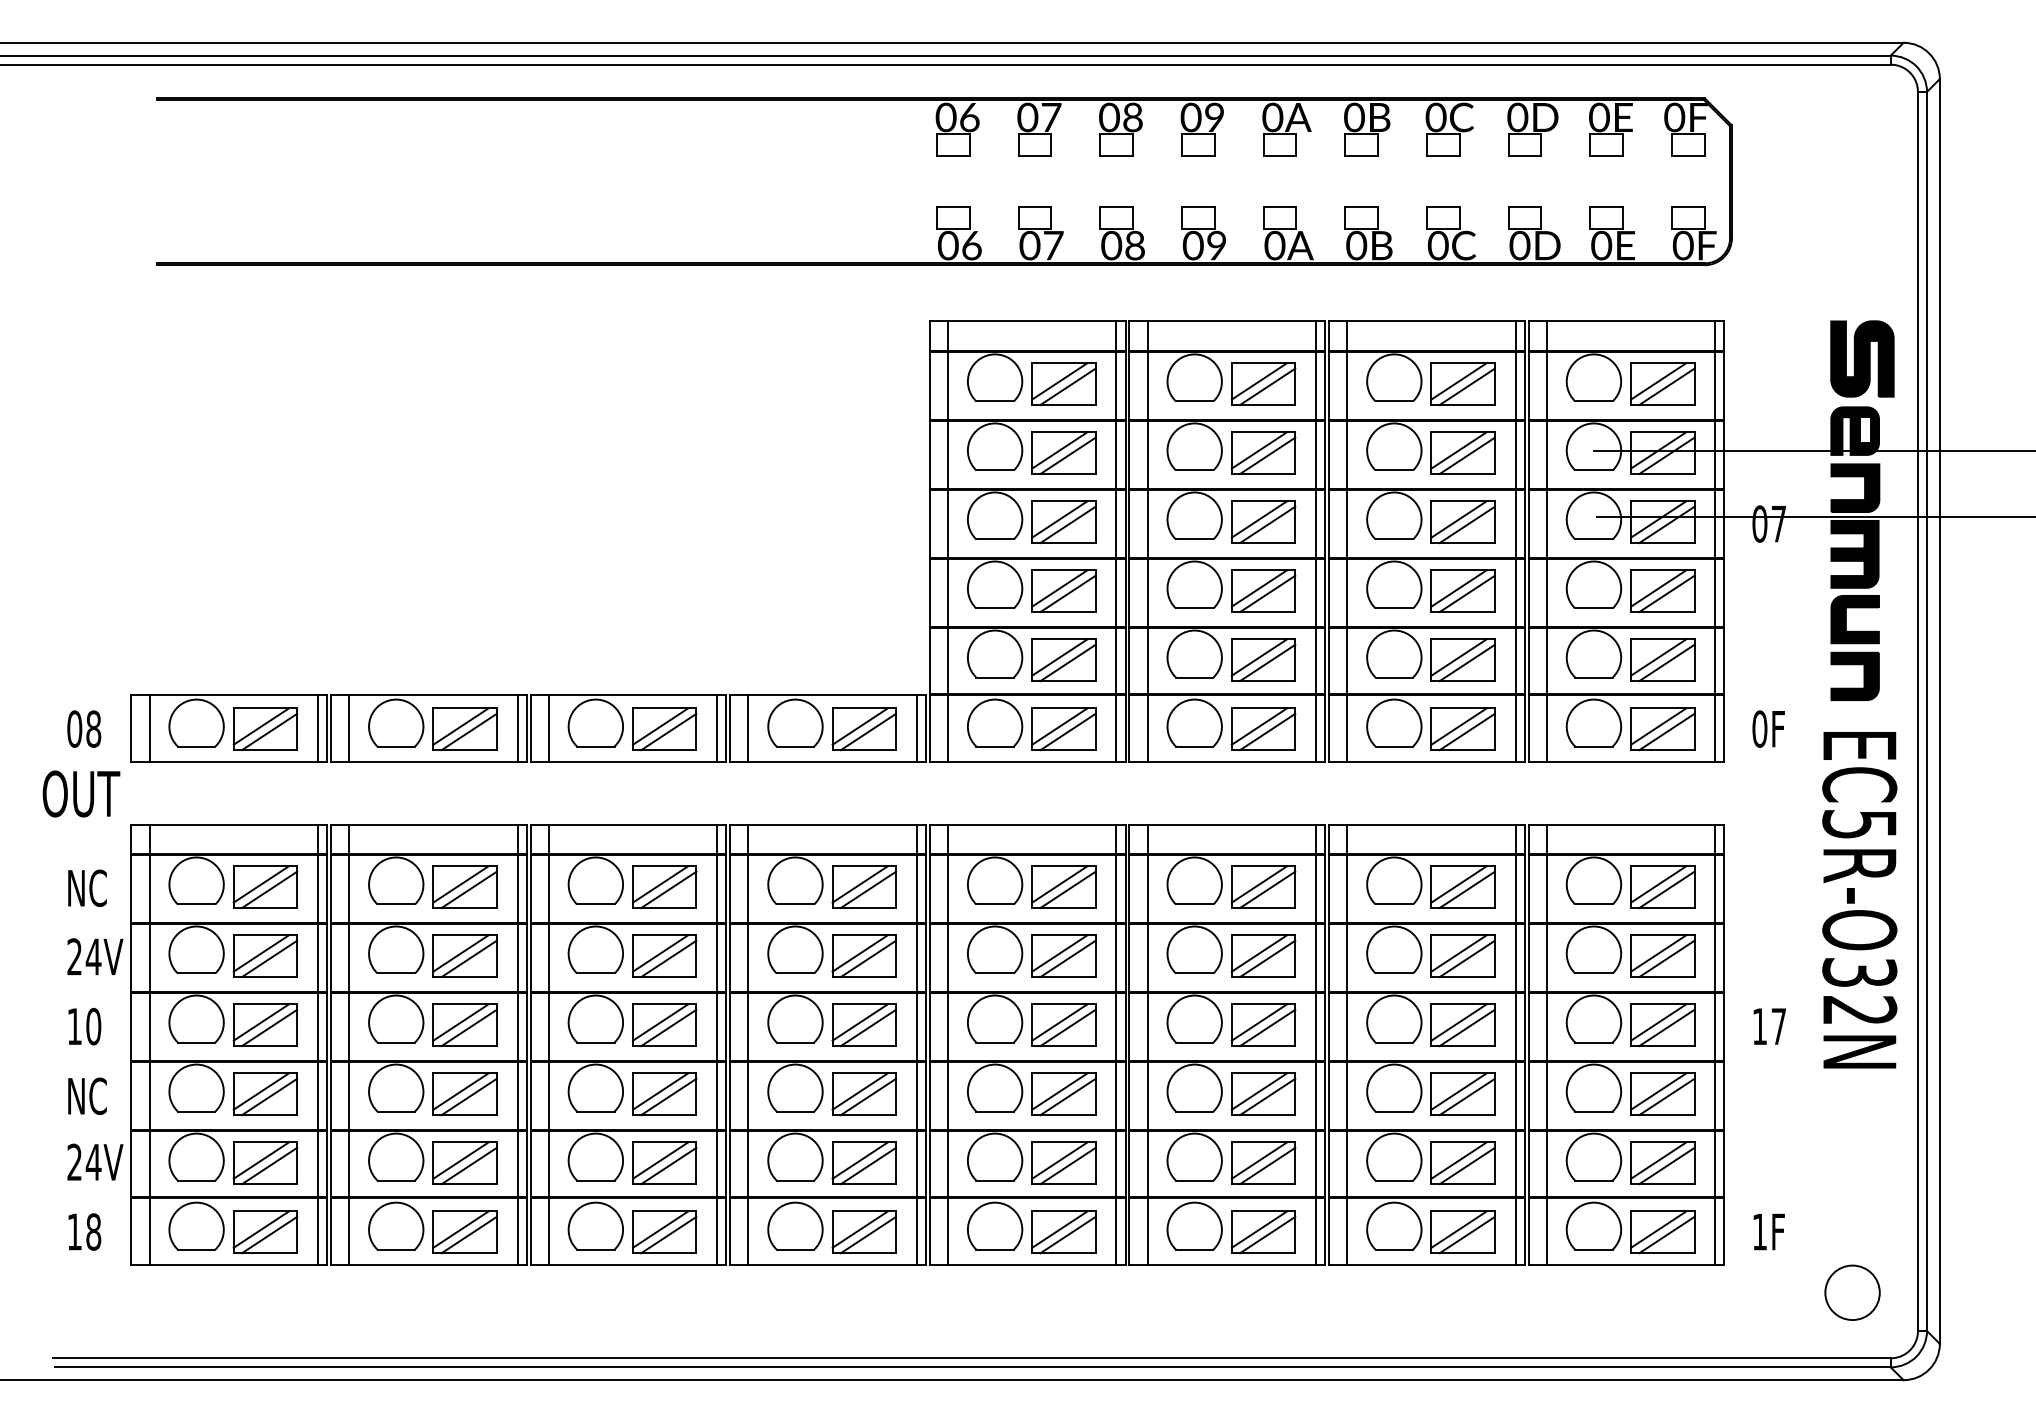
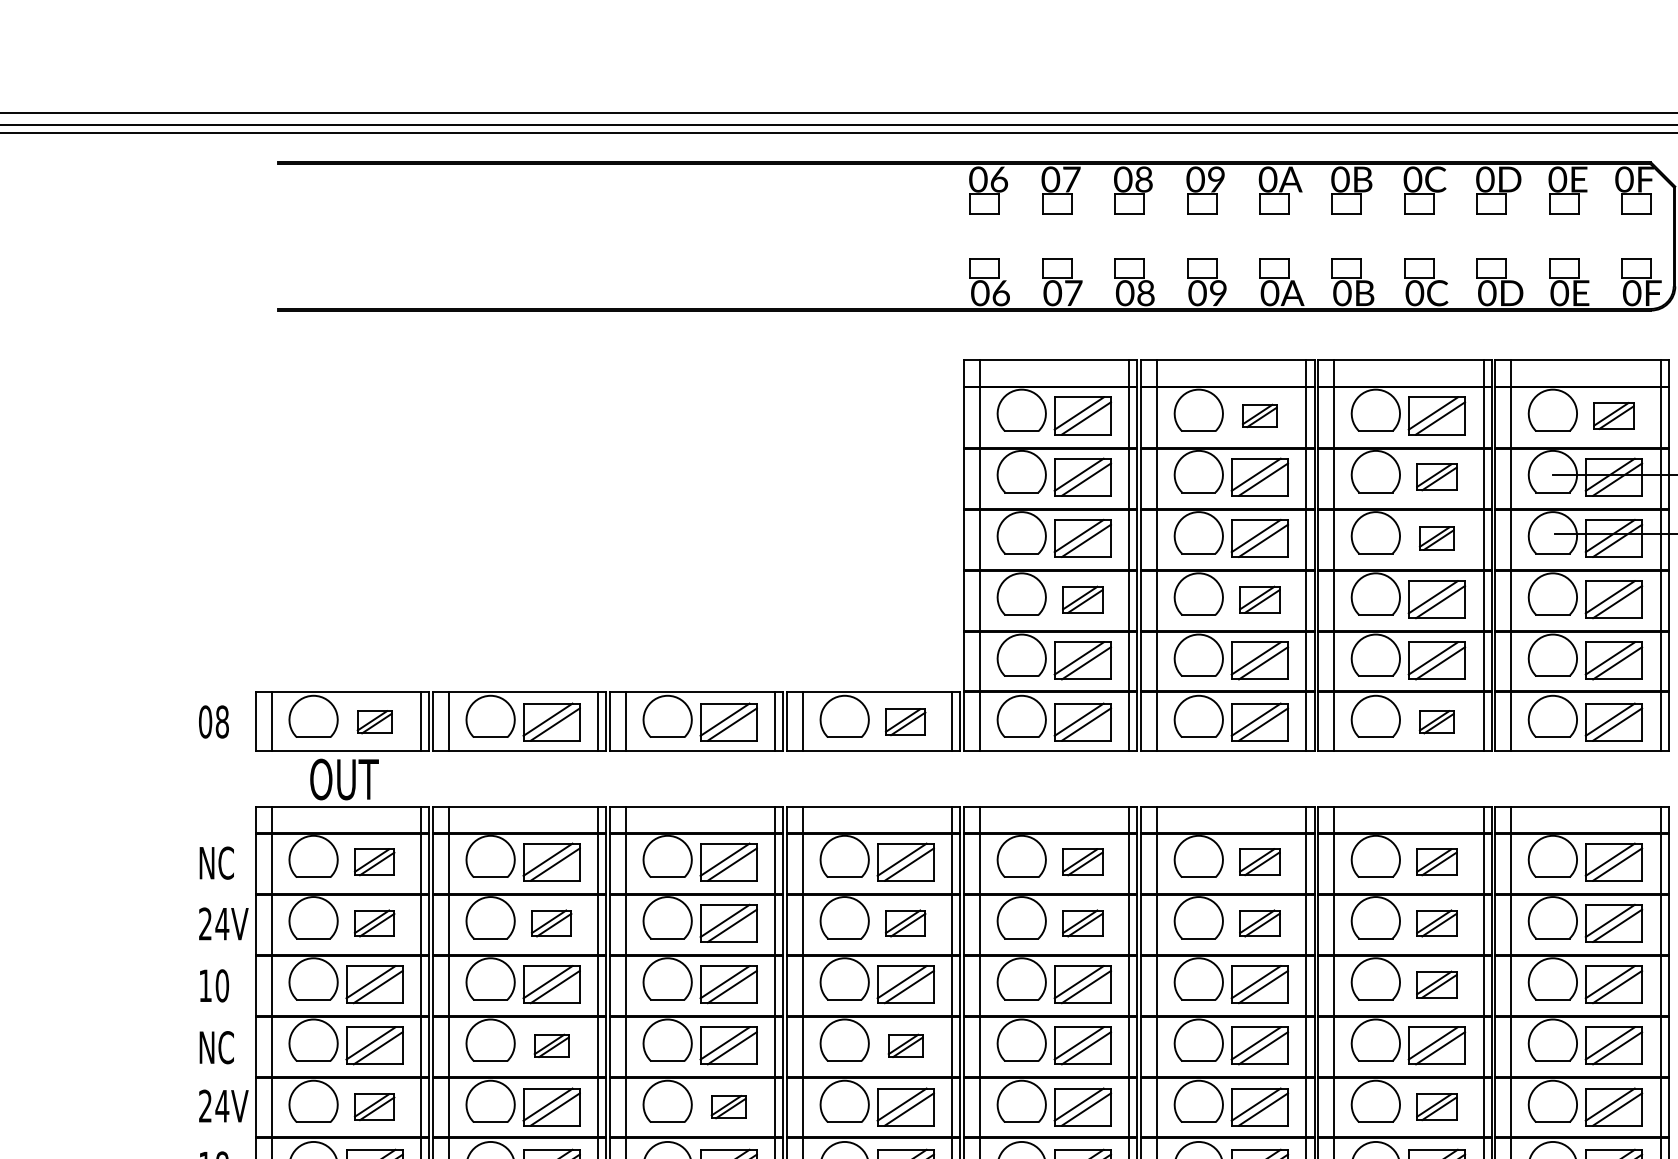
part: (1263, 383) -> (1259, 415), size x0.6
part: (1662, 383) -> (1613, 415), size x0.7
part: (1462, 453) -> (1436, 477), size x0.7
part: (1462, 522) -> (1436, 538), size x0.6
part: (1063, 591) -> (1082, 599), size x0.7
part: (1263, 591) -> (1259, 599), size x0.7
part: (265, 729) -> (374, 722), size x0.6
part: (863, 729) -> (905, 722), size x0.7
part: (1462, 729) -> (1436, 722), size x0.6
text: (81, 793) -> (344, 779), moved
part: (1263, 886) -> (1259, 861), size x0.7
part: (265, 887) -> (374, 862), size x0.7
part: (1063, 887) -> (1082, 862), size x0.7
part: (1462, 887) -> (1436, 862), size x0.7
part: (265, 956) -> (374, 923), size x0.7
part: (464, 956) -> (551, 923), size x0.7
part: (863, 956) -> (905, 923), size x0.7
part: (1063, 956) -> (1082, 923), size x0.7
part: (1263, 956) -> (1259, 923), size x0.7
part: (1462, 956) -> (1436, 923), size x0.7
part: (1462, 1025) -> (1436, 984), size x0.7
part: (464, 1094) -> (551, 1046), size x0.6
part: (863, 1094) -> (905, 1046), size x0.6
part: (265, 1163) -> (374, 1107), size x0.7
part: (664, 1163) -> (728, 1107), size x0.6
part: (1462, 1163) -> (1436, 1107), size x0.7

